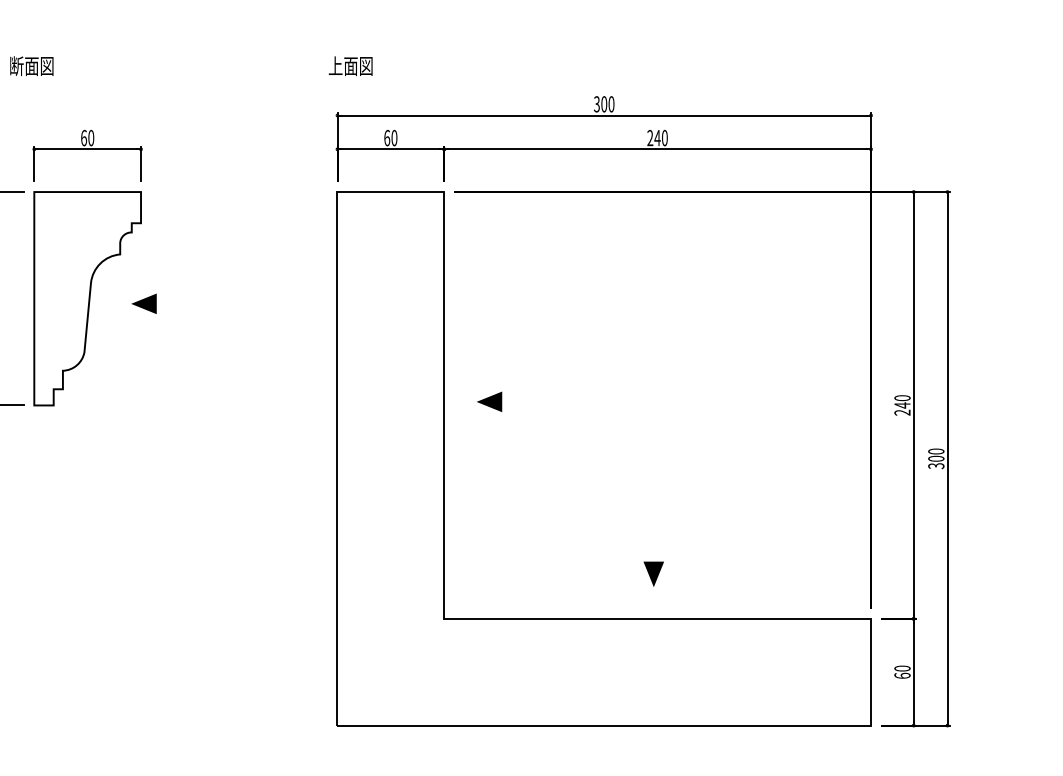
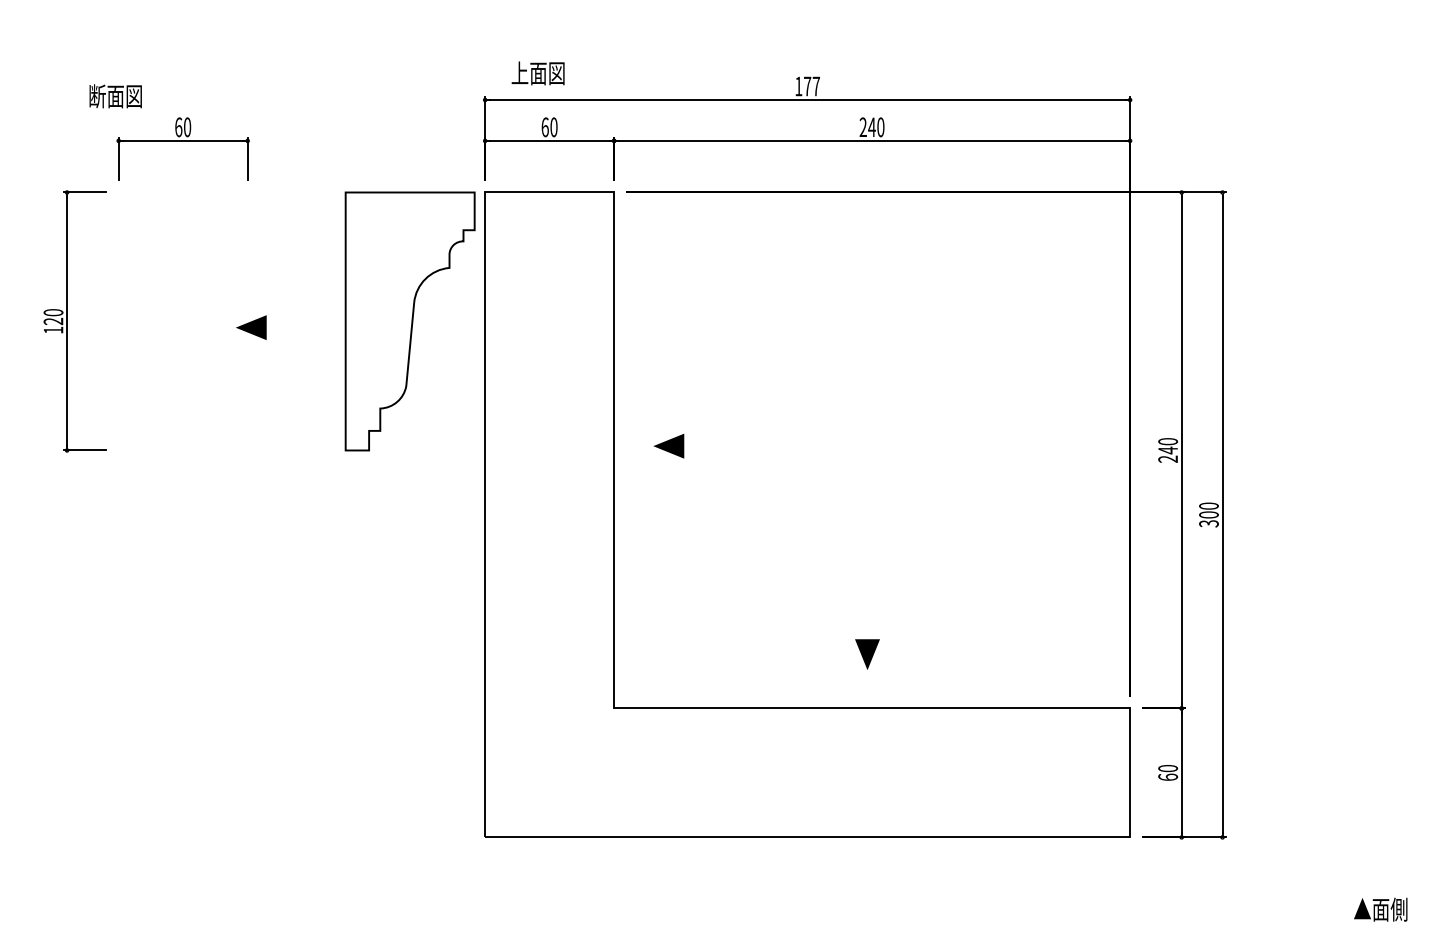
text: (31, 66) -> (115, 96), moved
text: (350, 66) -> (537, 73), moved
text: (604, 104) -> (807, 86), 300 -> 177
part: (87, 298) -> (409, 321), moved

